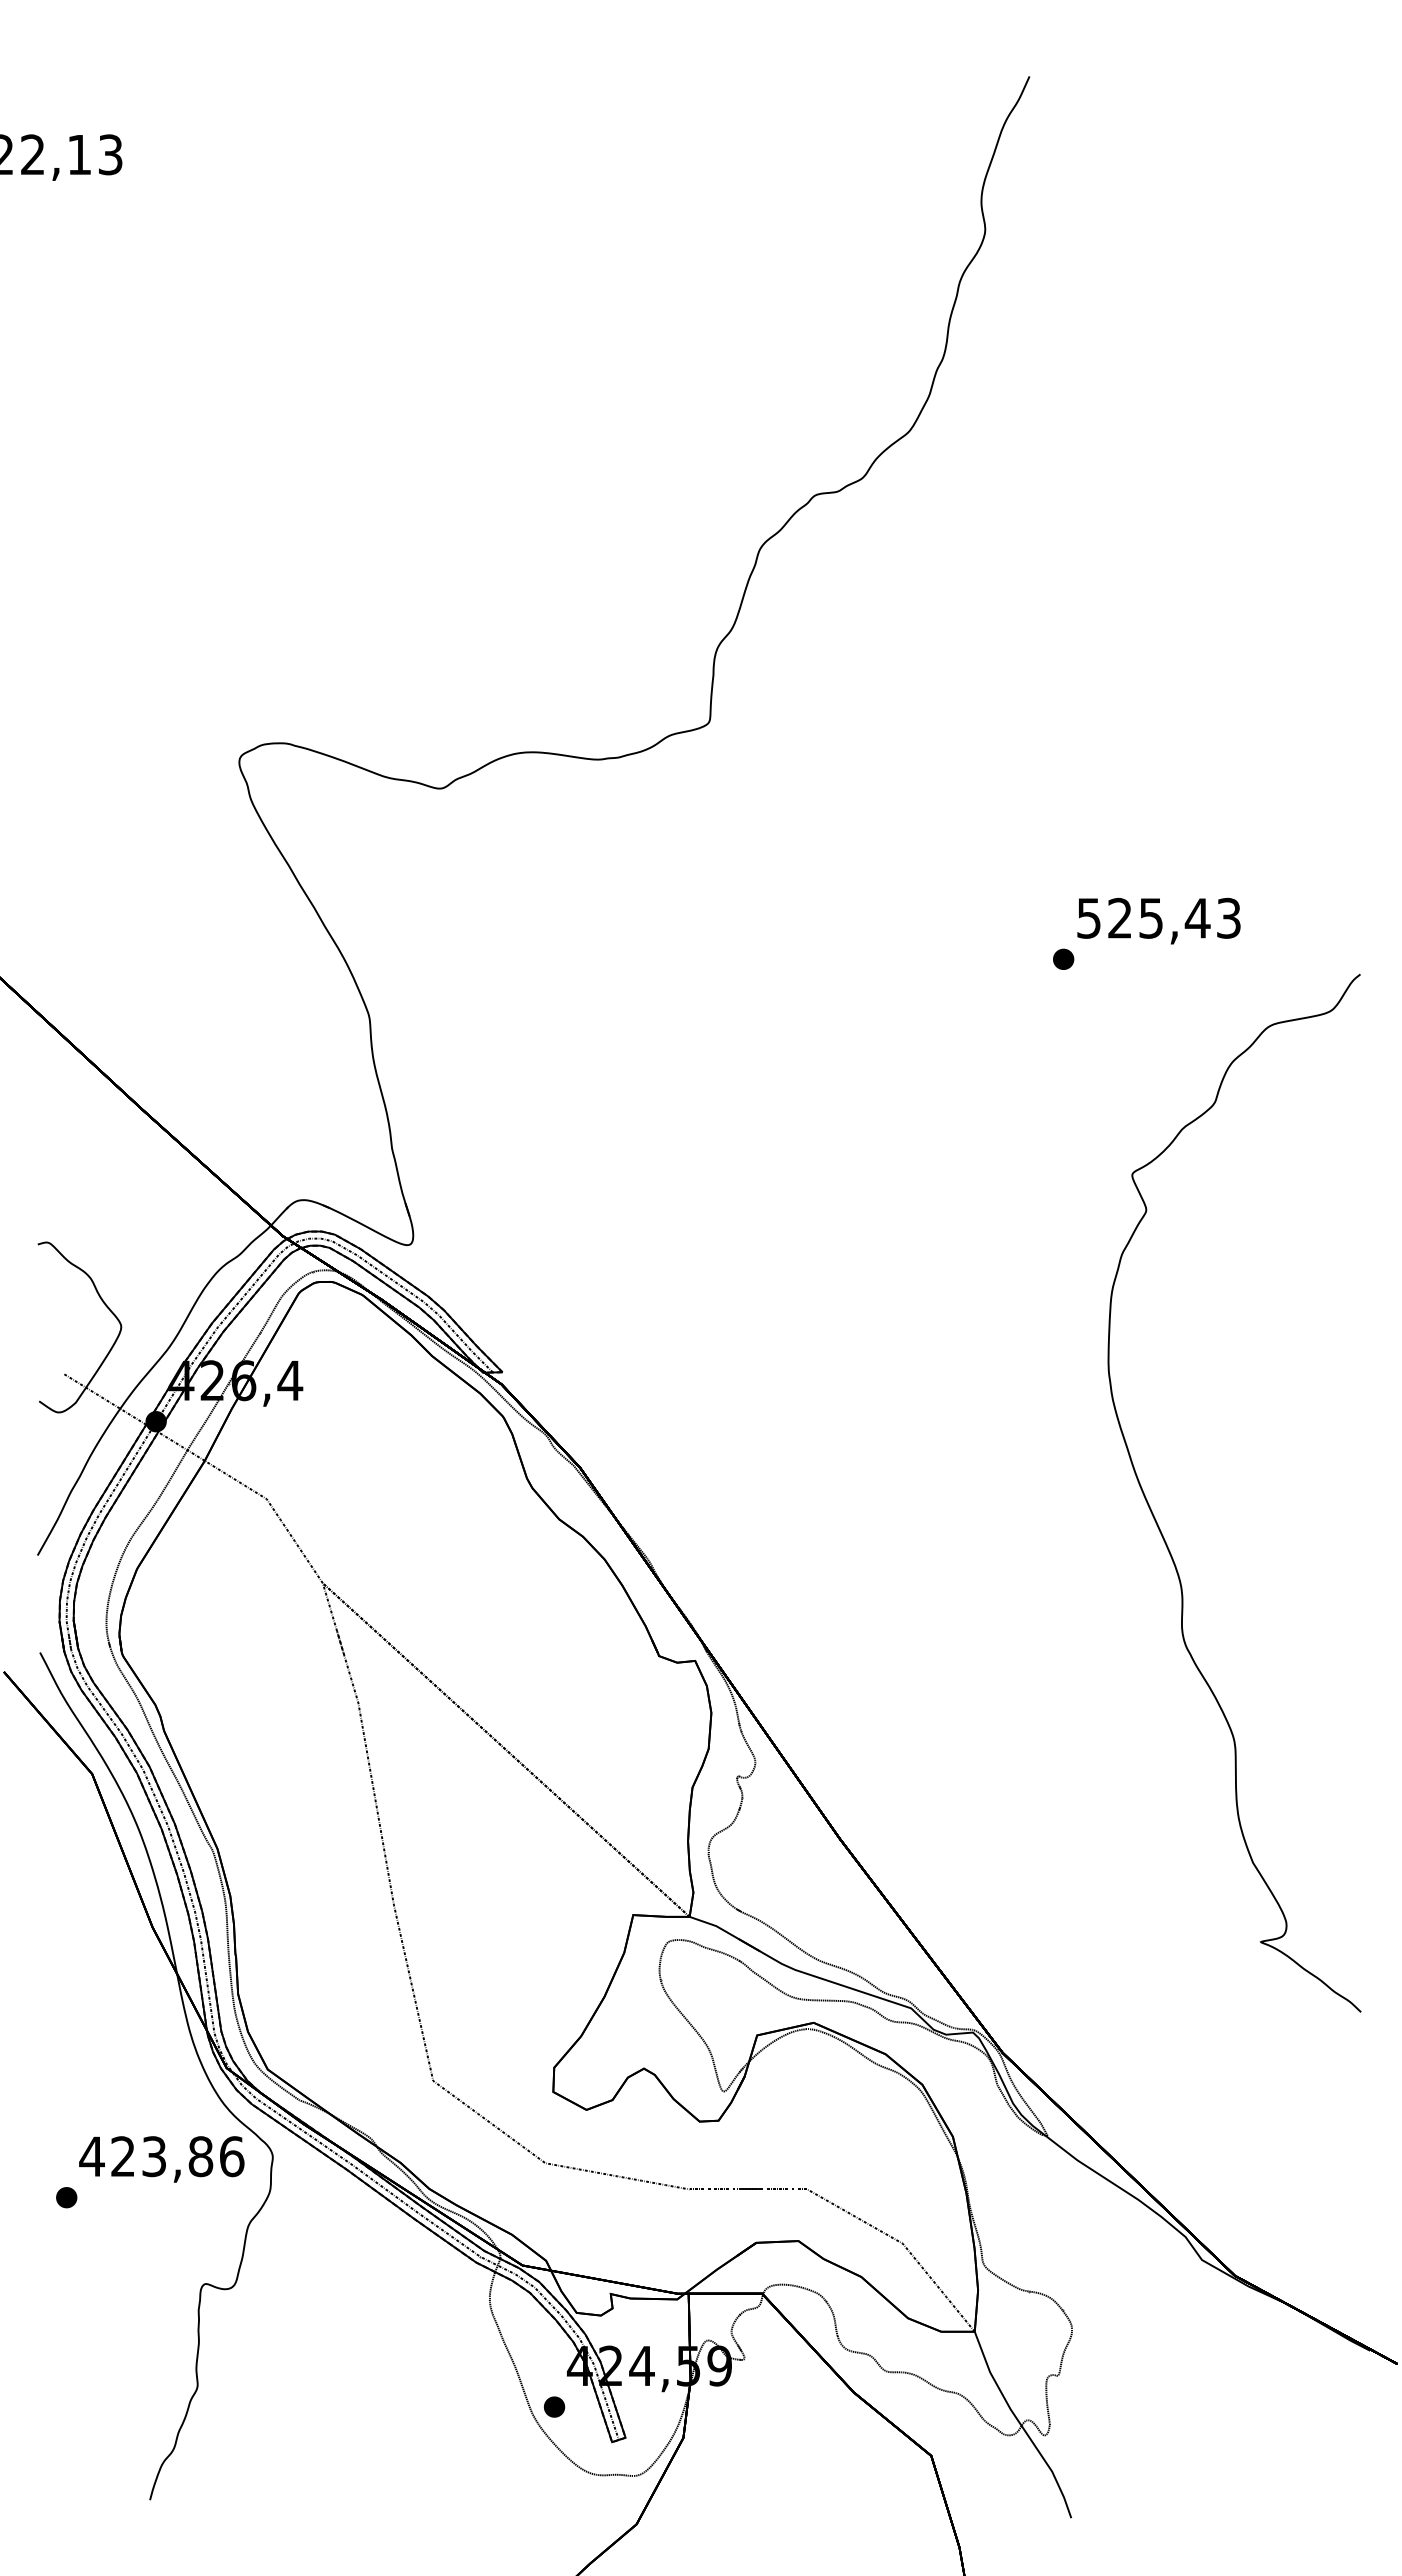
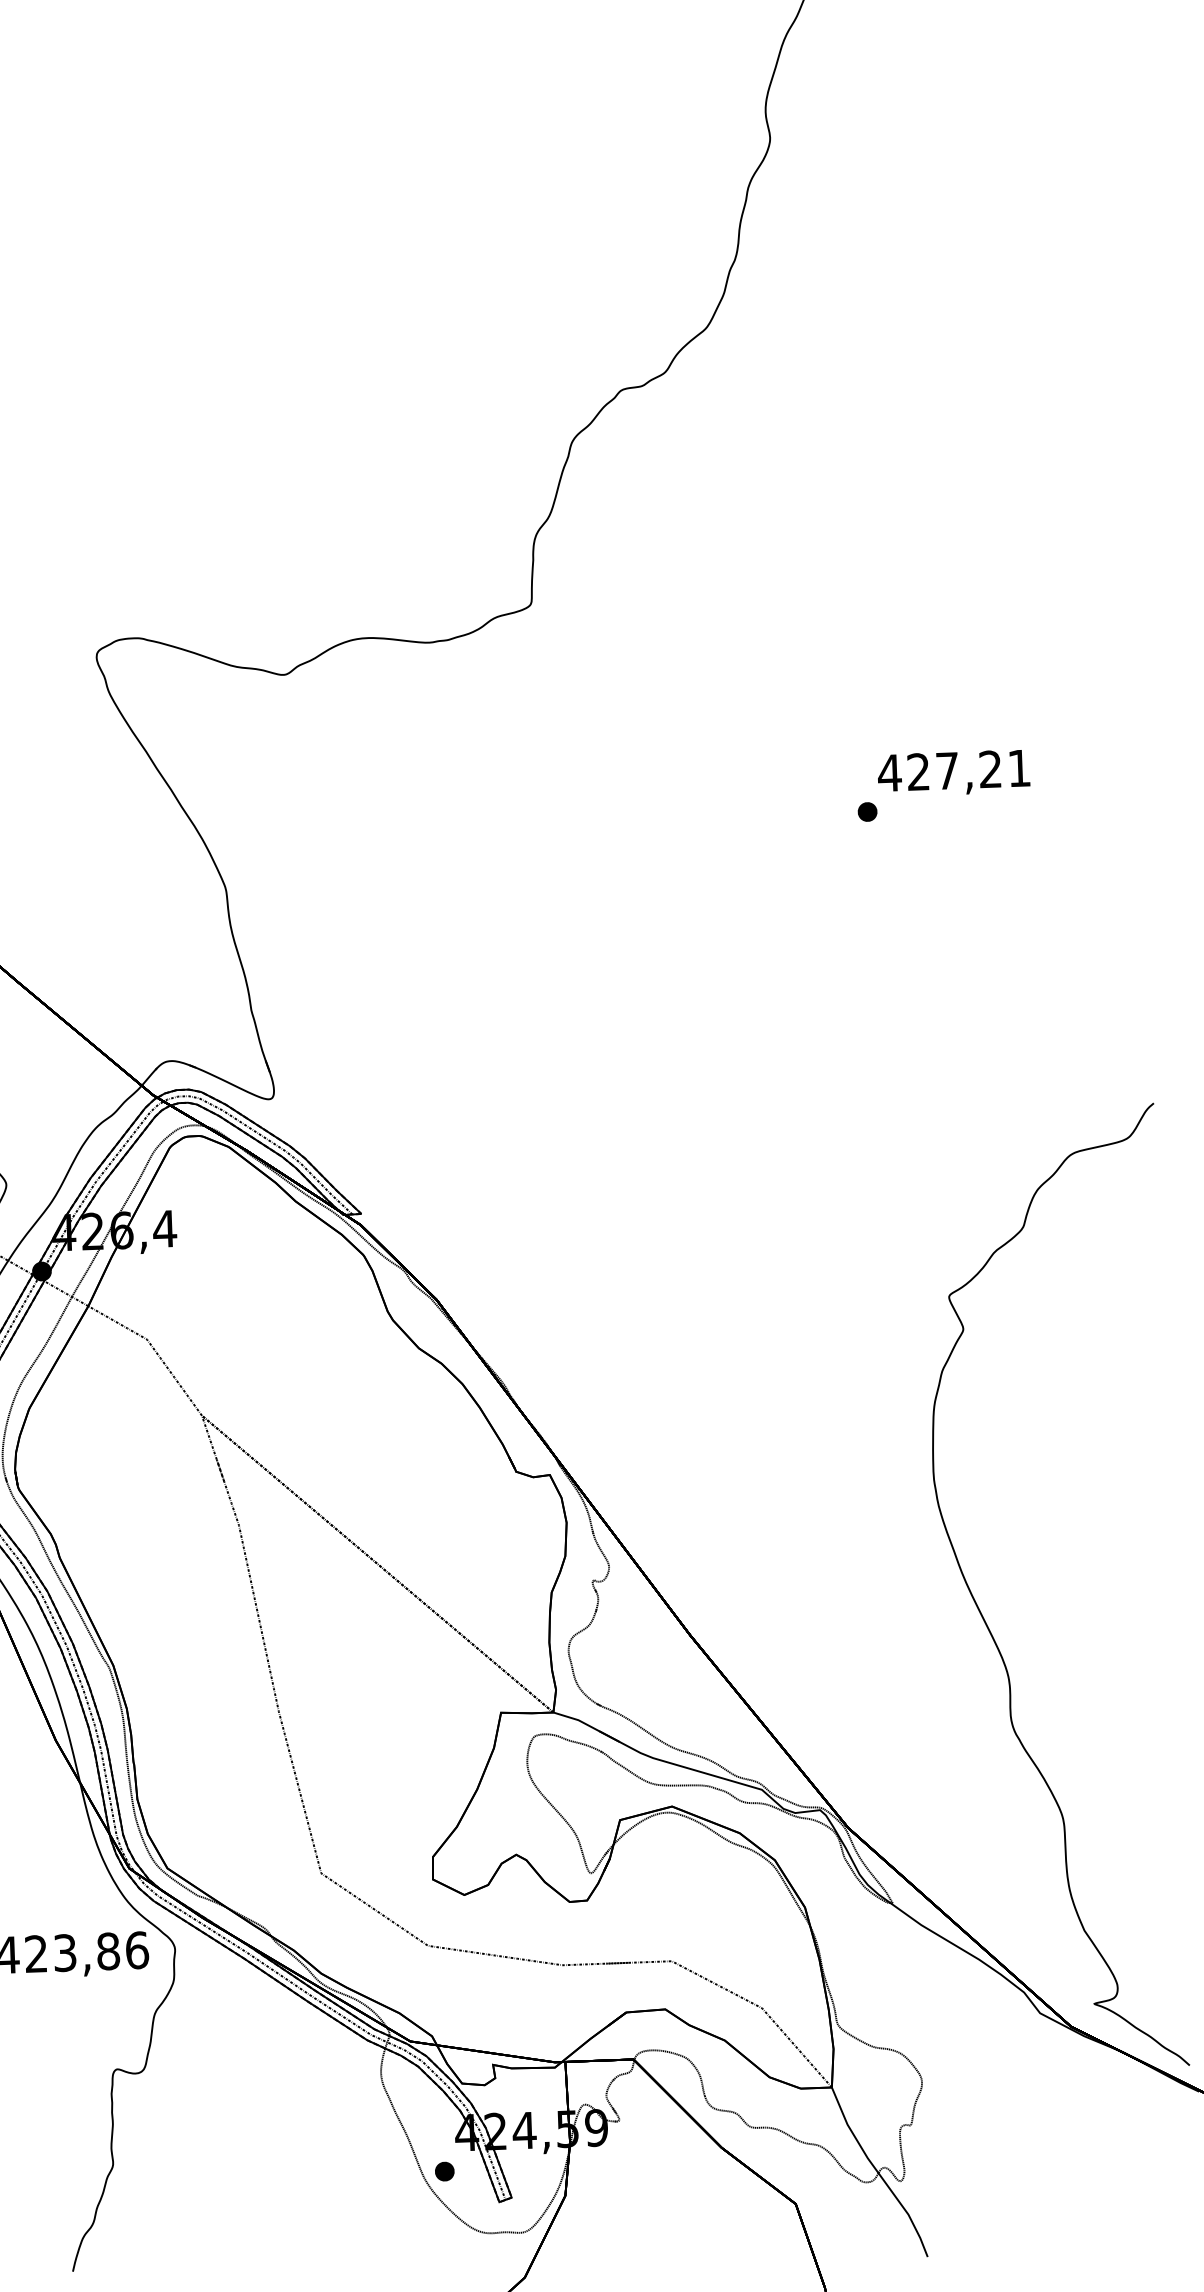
text: (1158, 917) -> (954, 769), 525,43 -> 427,21
part: (1160, 1528) -> (987, 1623), moved

